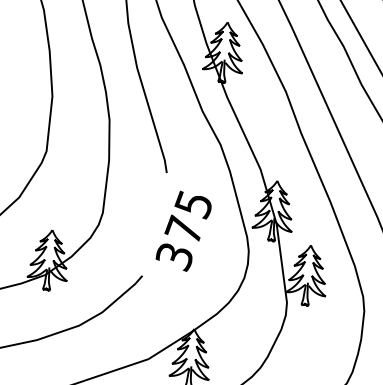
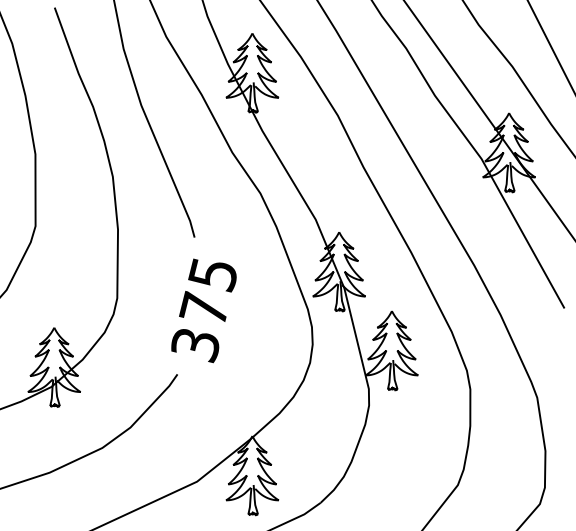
text: (183, 231) -> (203, 310), moved

